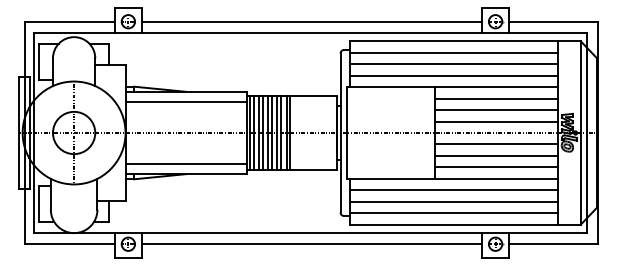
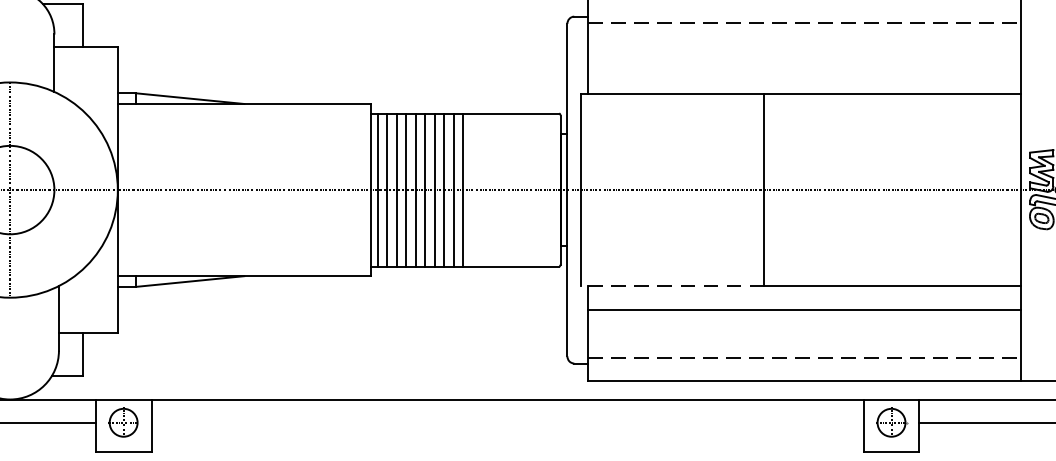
line: (454, 52) -> (805, 21), solid -> dashed
line: (453, 64) -> (803, 46), removed
line: (453, 75) -> (803, 69), removed
line: (495, 98) -> (891, 117), removed
line: (185, 102) -> (243, 126), removed
line: (495, 110) -> (891, 143), removed
line: (495, 121) -> (891, 166), removed
line: (495, 144) -> (891, 214), removed
line: (495, 155) -> (891, 237), removed
line: (185, 163) -> (243, 253), removed
line: (495, 167) -> (891, 262), removed
line: (390, 178) -> (671, 285), solid -> dashed
line: (453, 201) -> (803, 333), removed
line: (454, 213) -> (805, 358), solid -> dashed
line: (311, 244) -> (506, 423), removed

